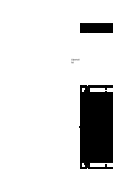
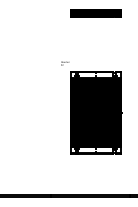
text: (75, 60) -> (65, 63), moved

